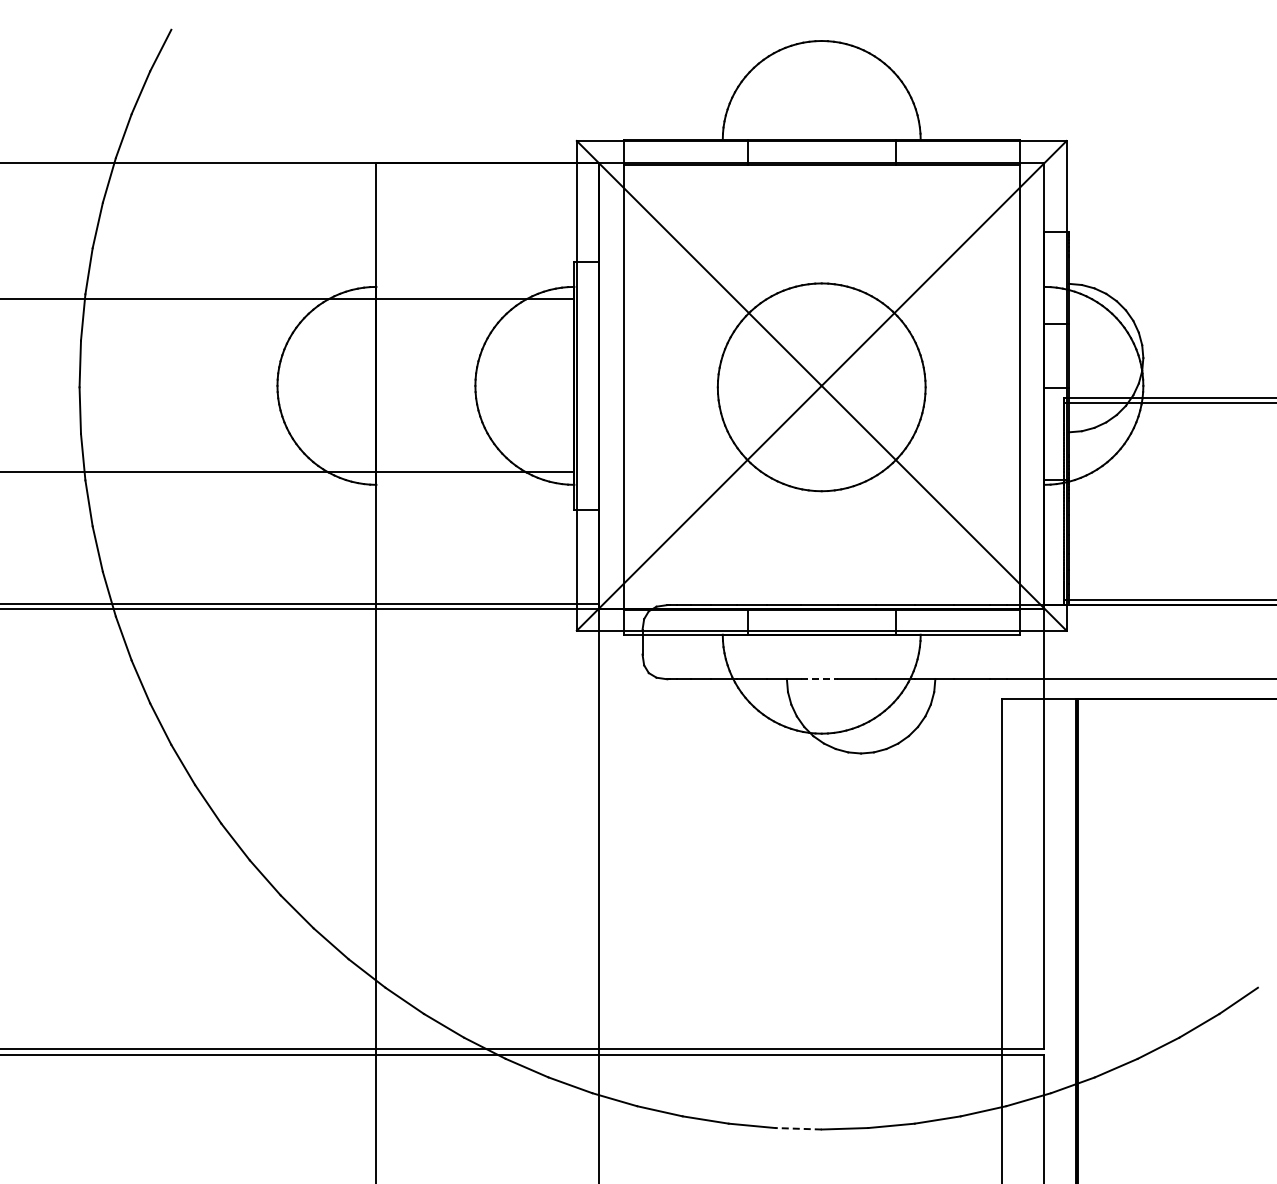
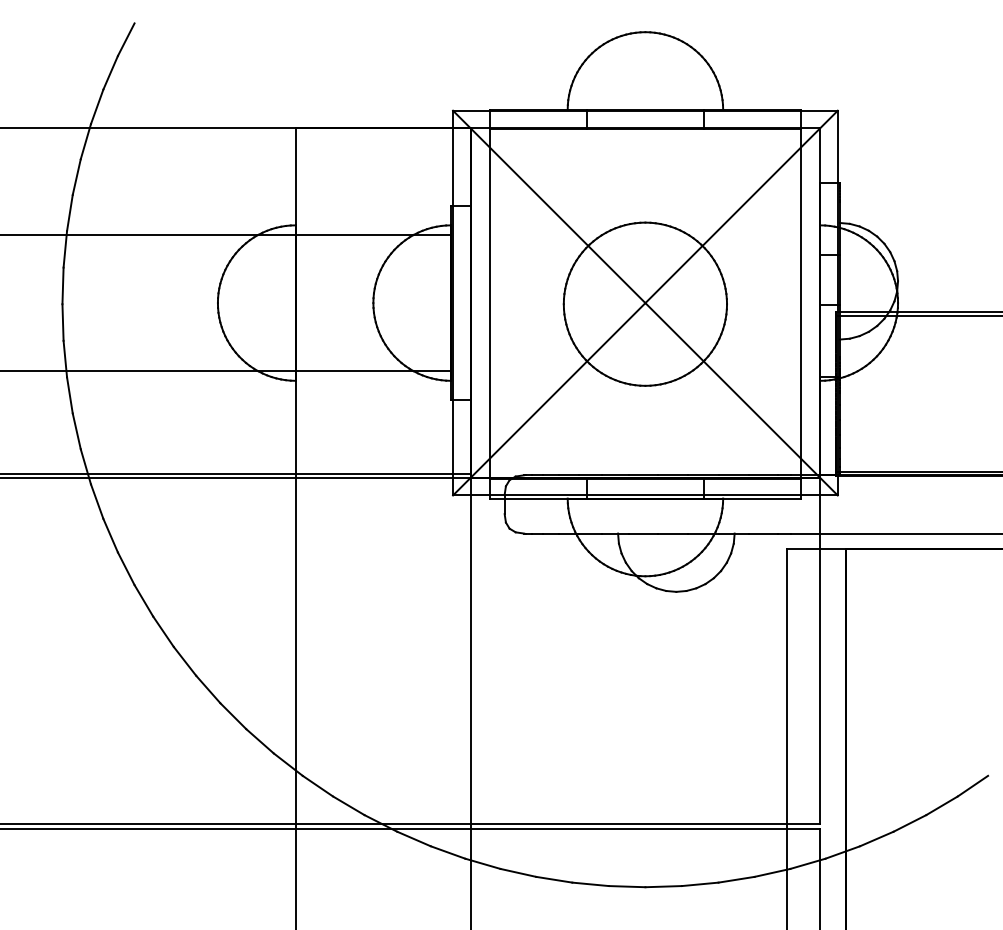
line: (819, 679) -> (643, 533), dashed -> solid
line: (797, 1128) -> (626, 886), dashed -> solid

